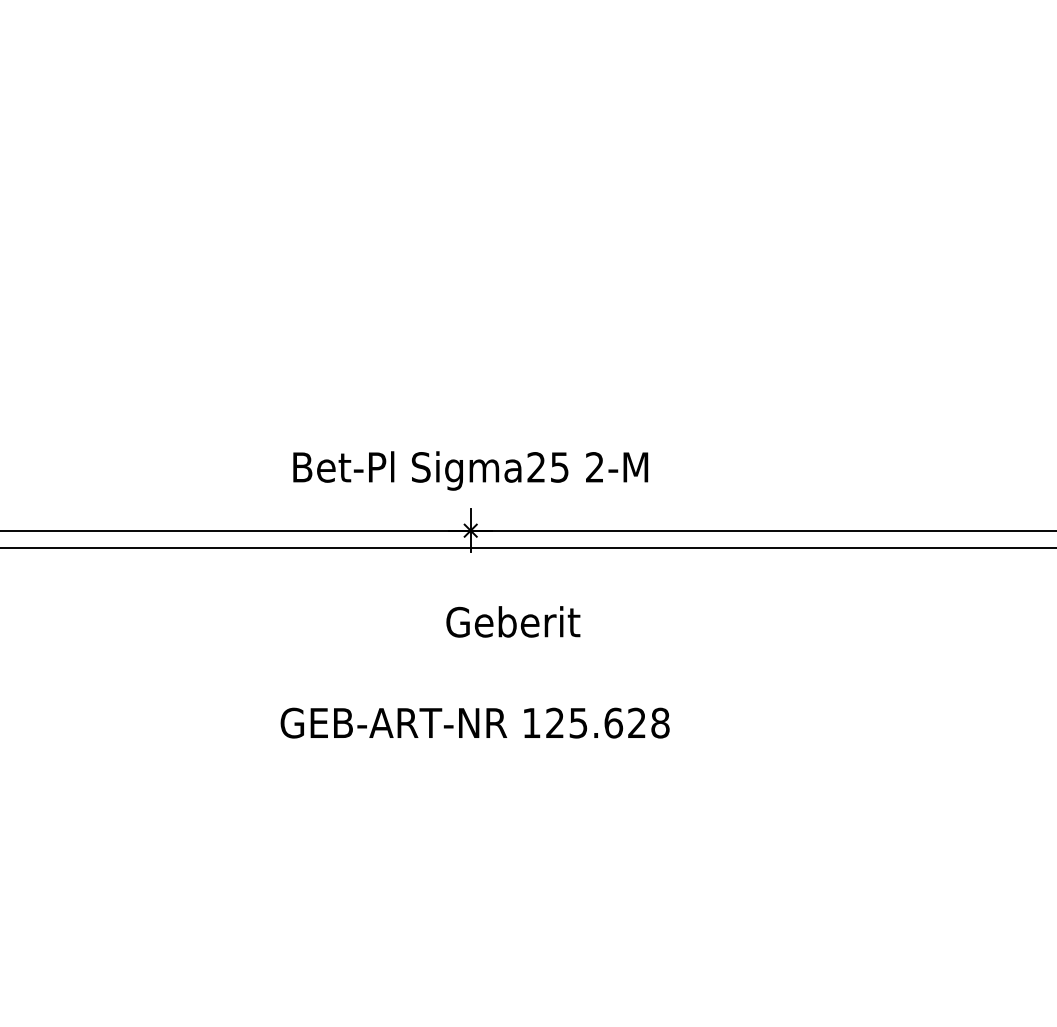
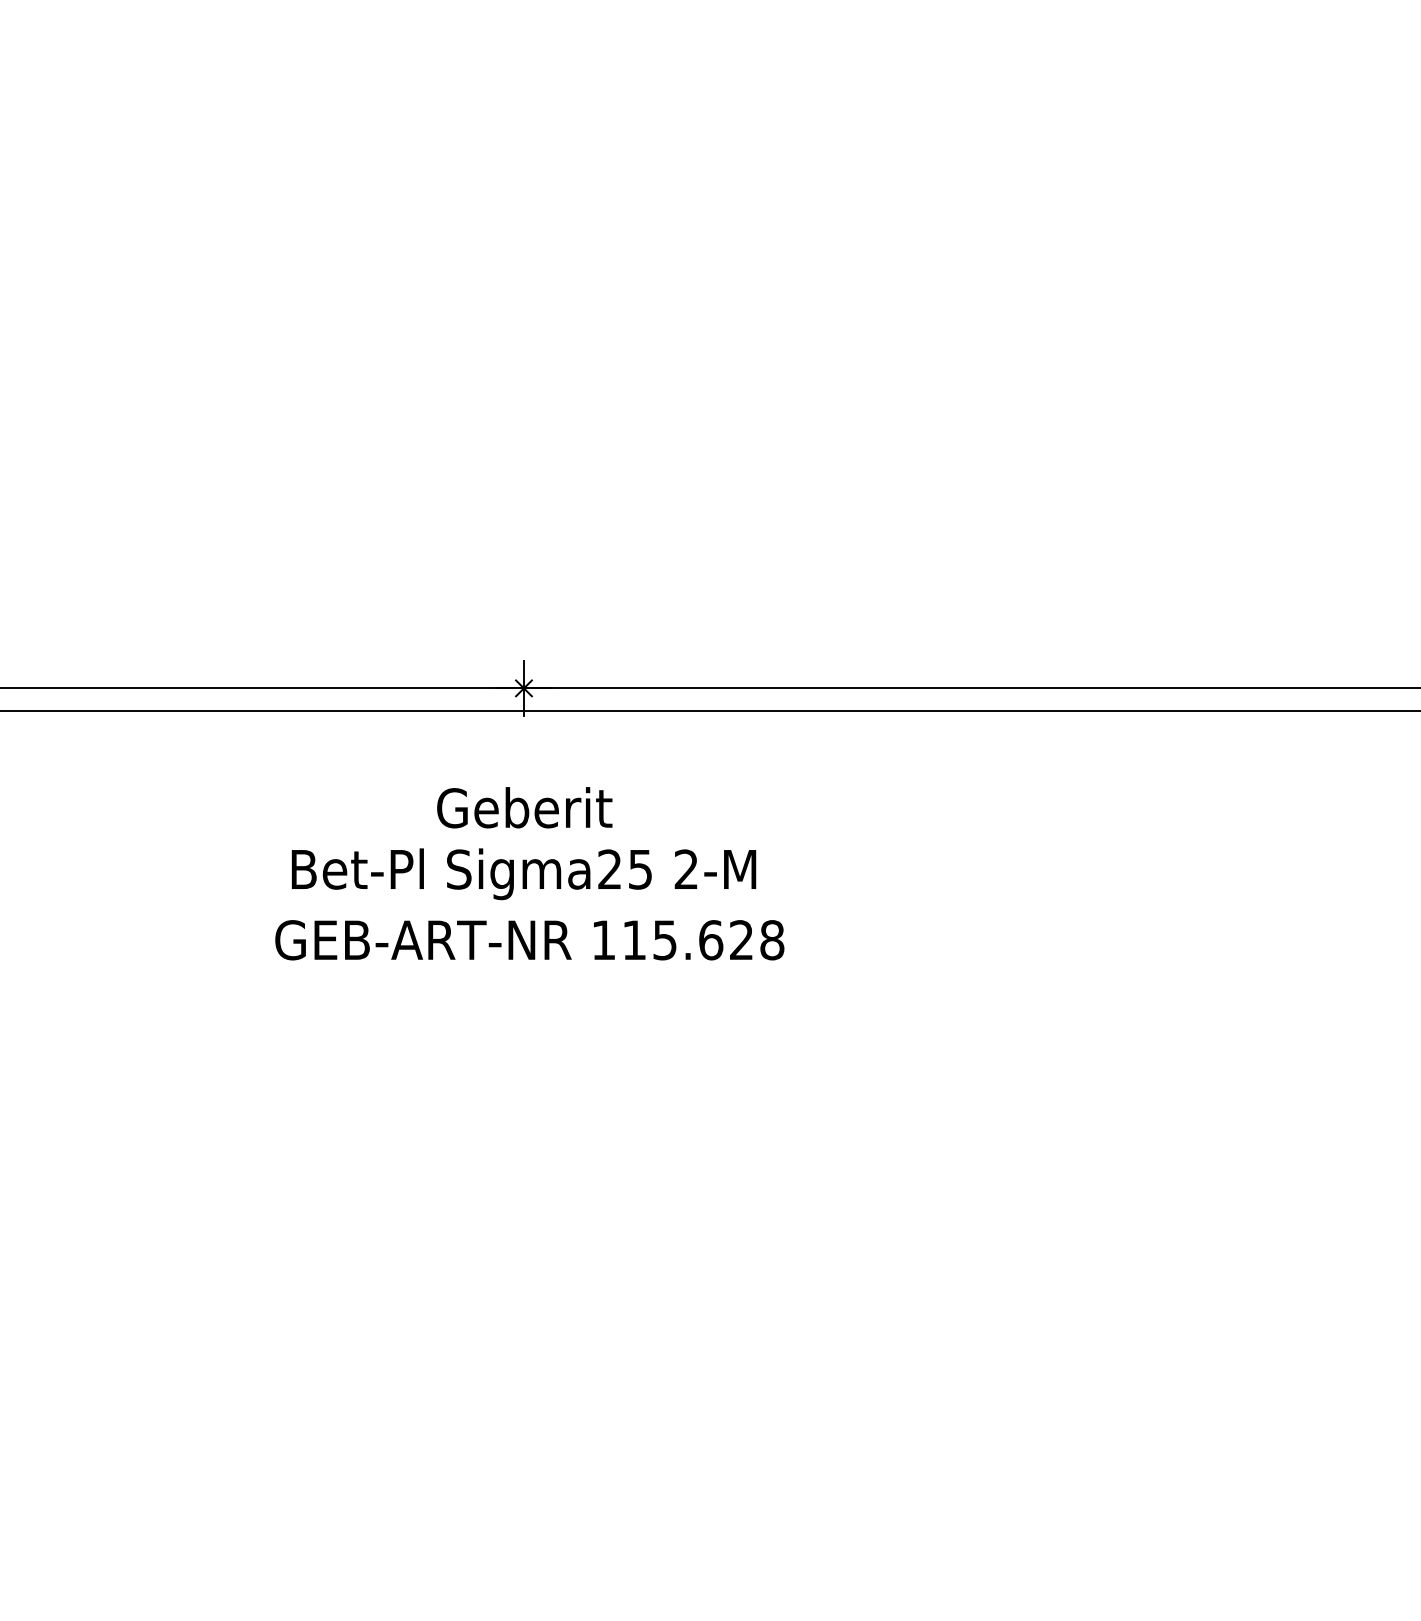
text: (470, 471) -> (523, 874), moved
text: (513, 621) -> (524, 807), moved
text: (554, 722) -> (633, 939), 125.628 -> 115.628

